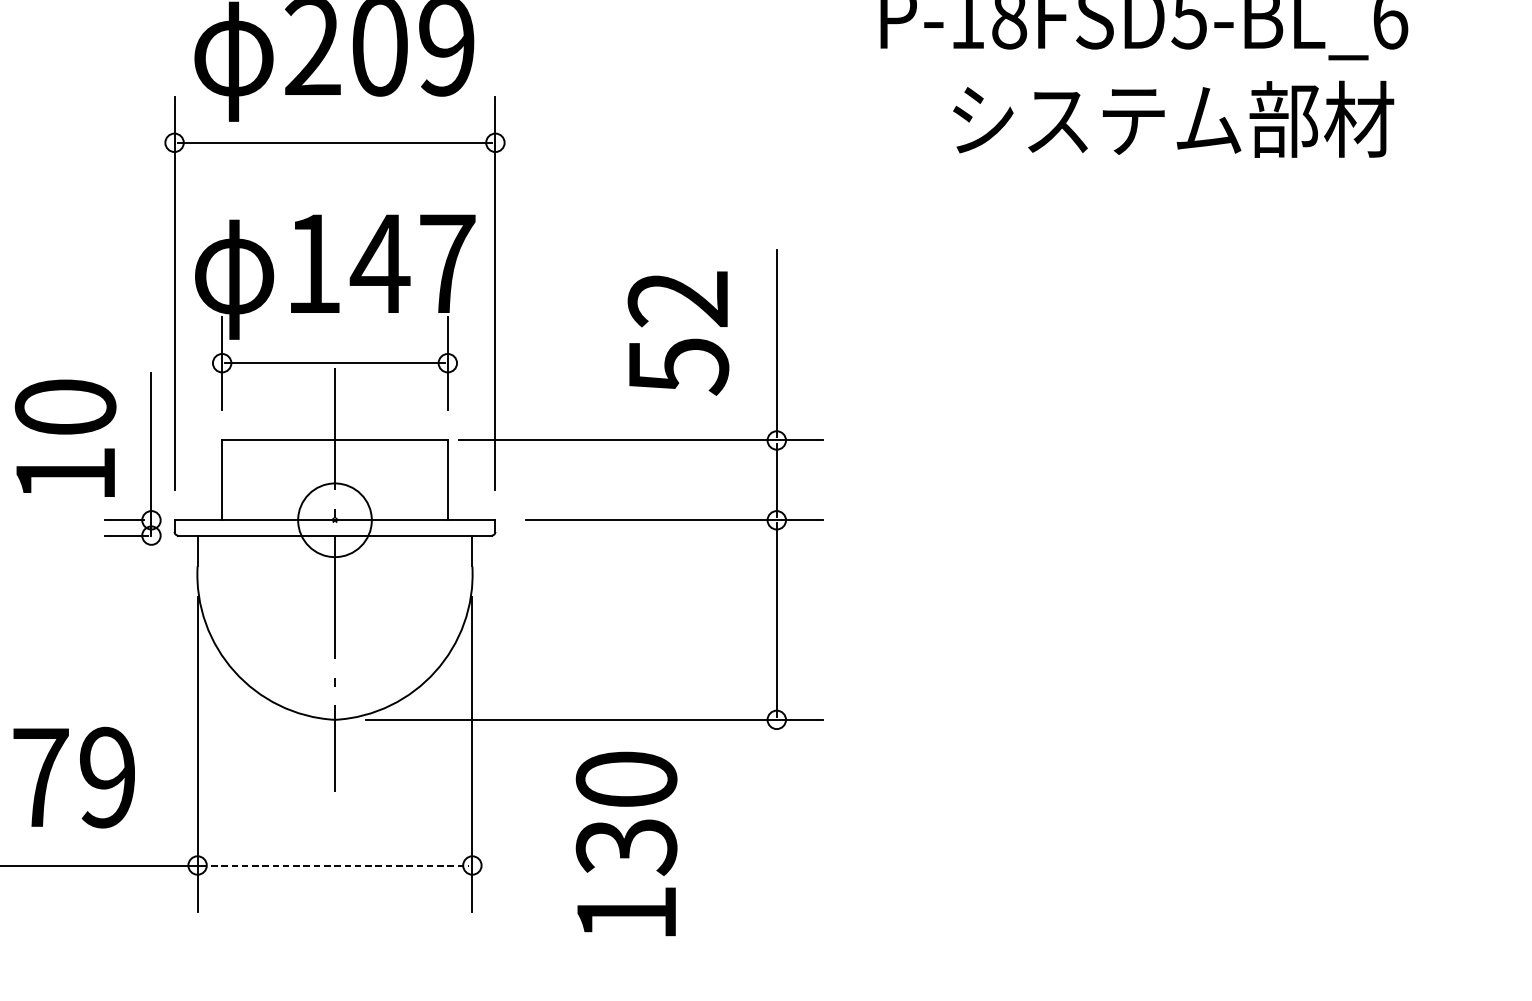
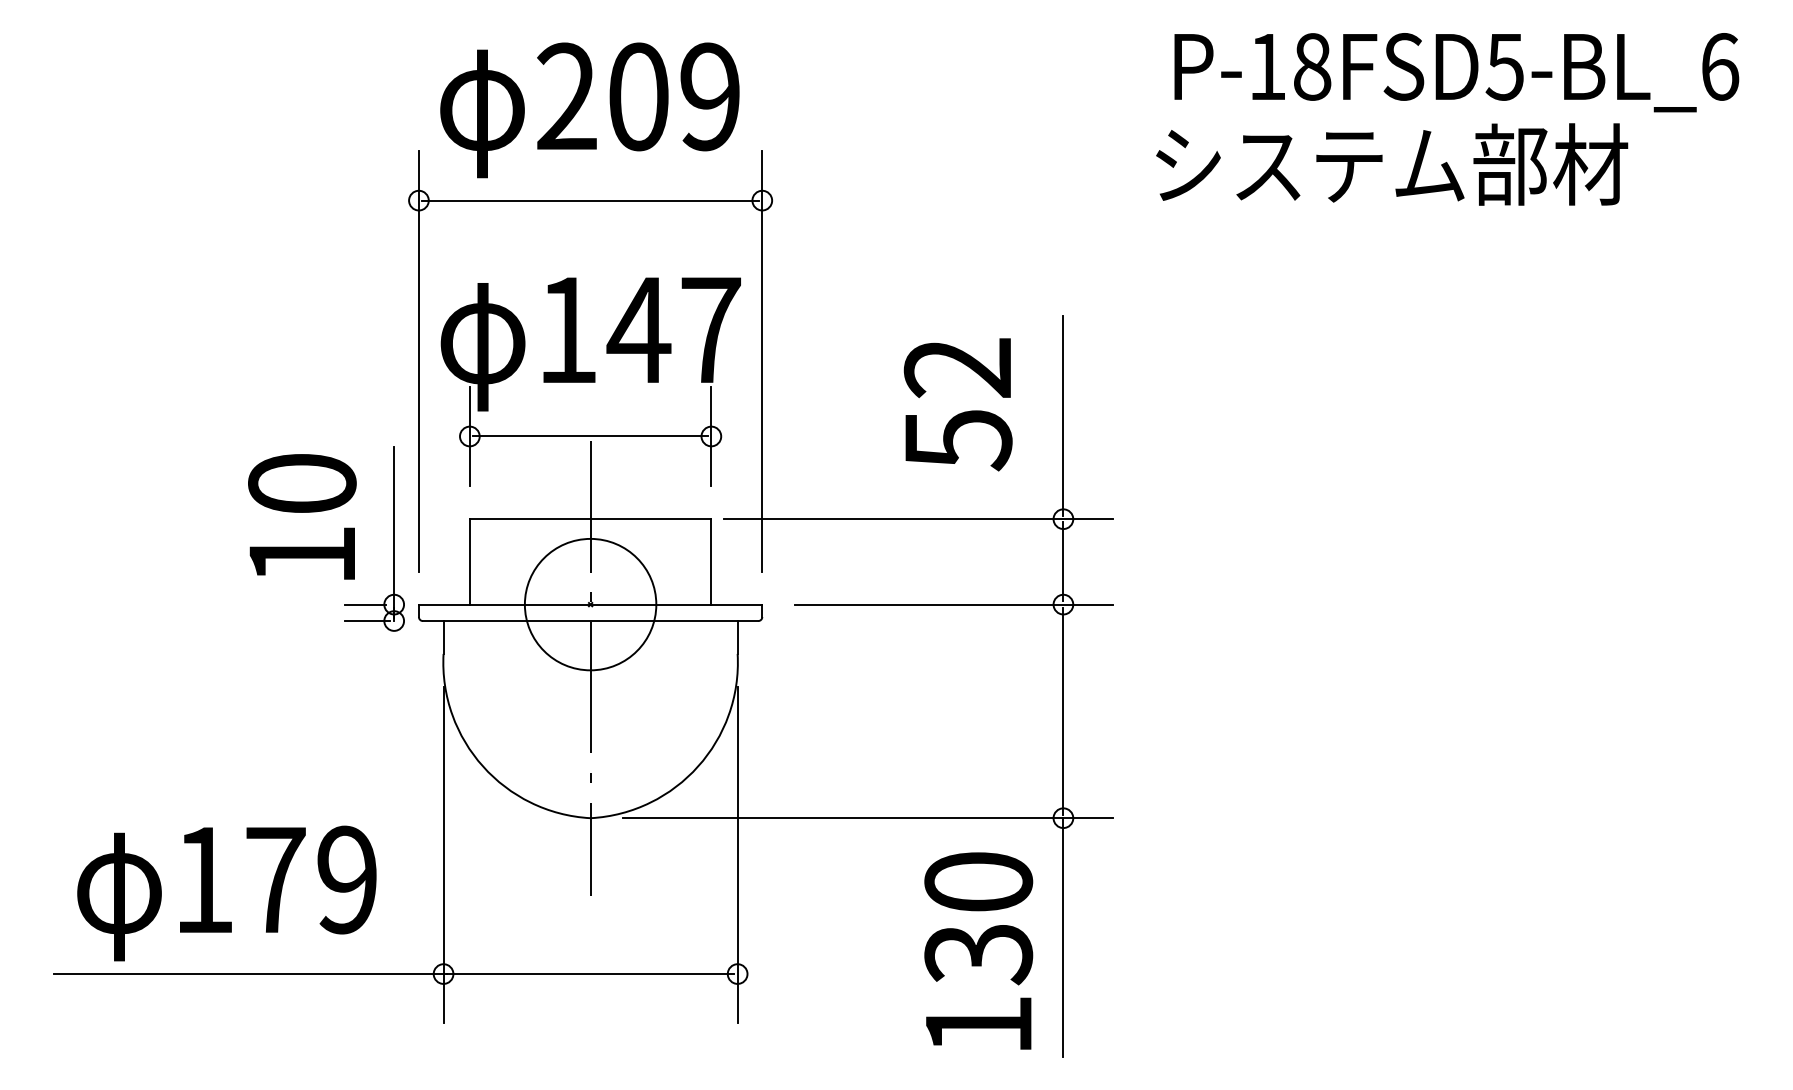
text: (1173, 119) -> (1392, 164), moved
circle: (334, 520) -> (590, 604), size x1.67
line: (776, 831) -> (1063, 937), added
text: (626, 843) -> (978, 950), moved
line: (334, 865) -> (590, 974), dashed -> solid

